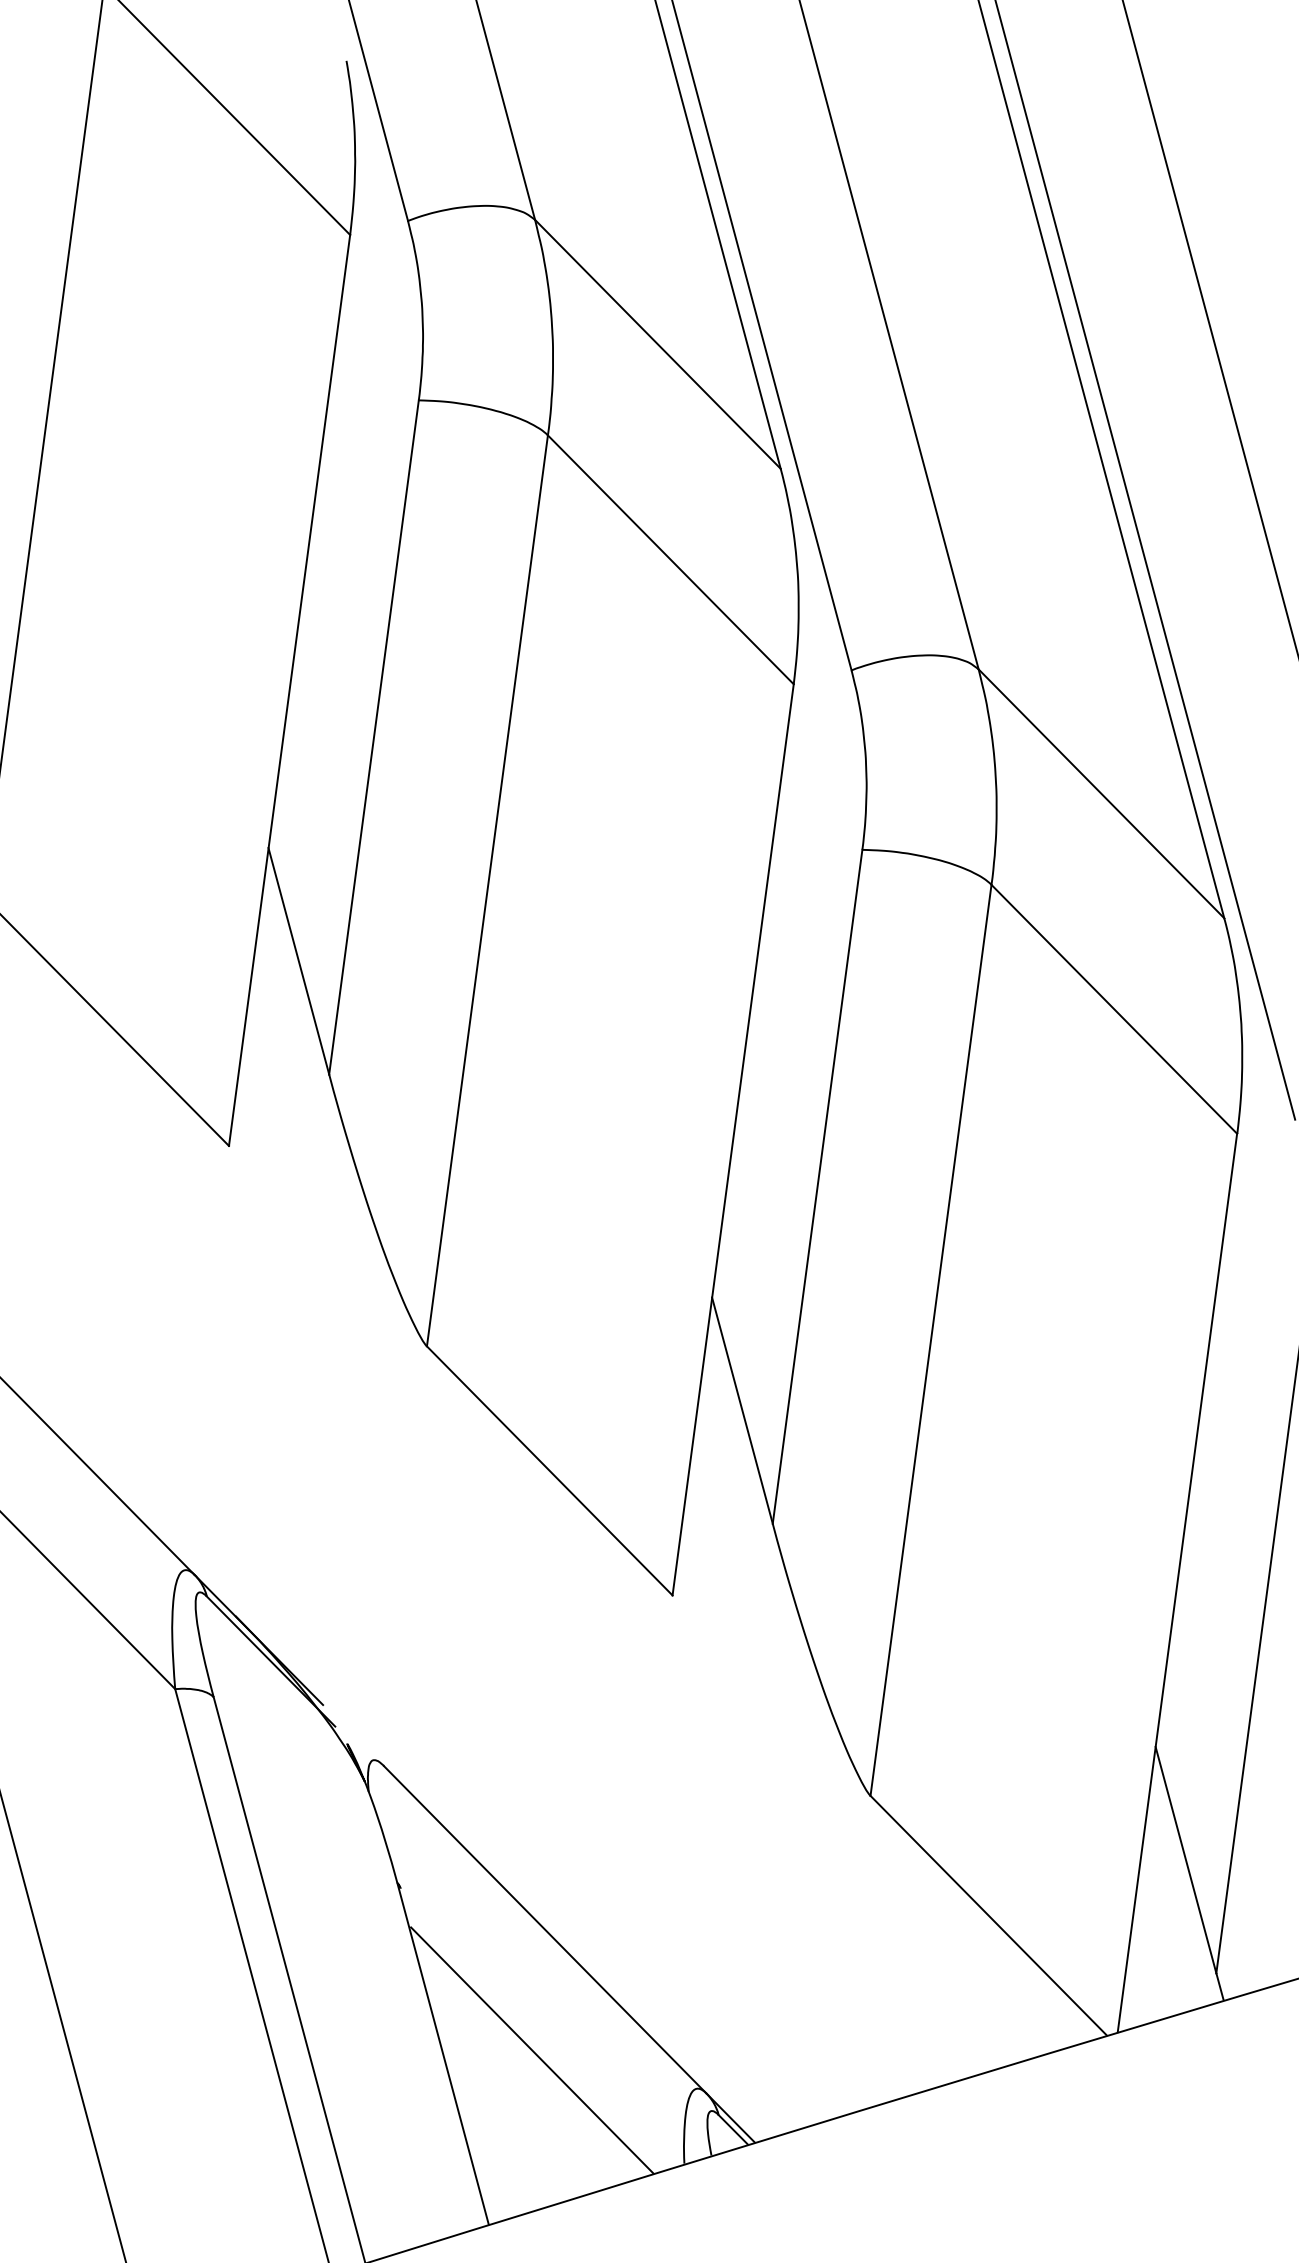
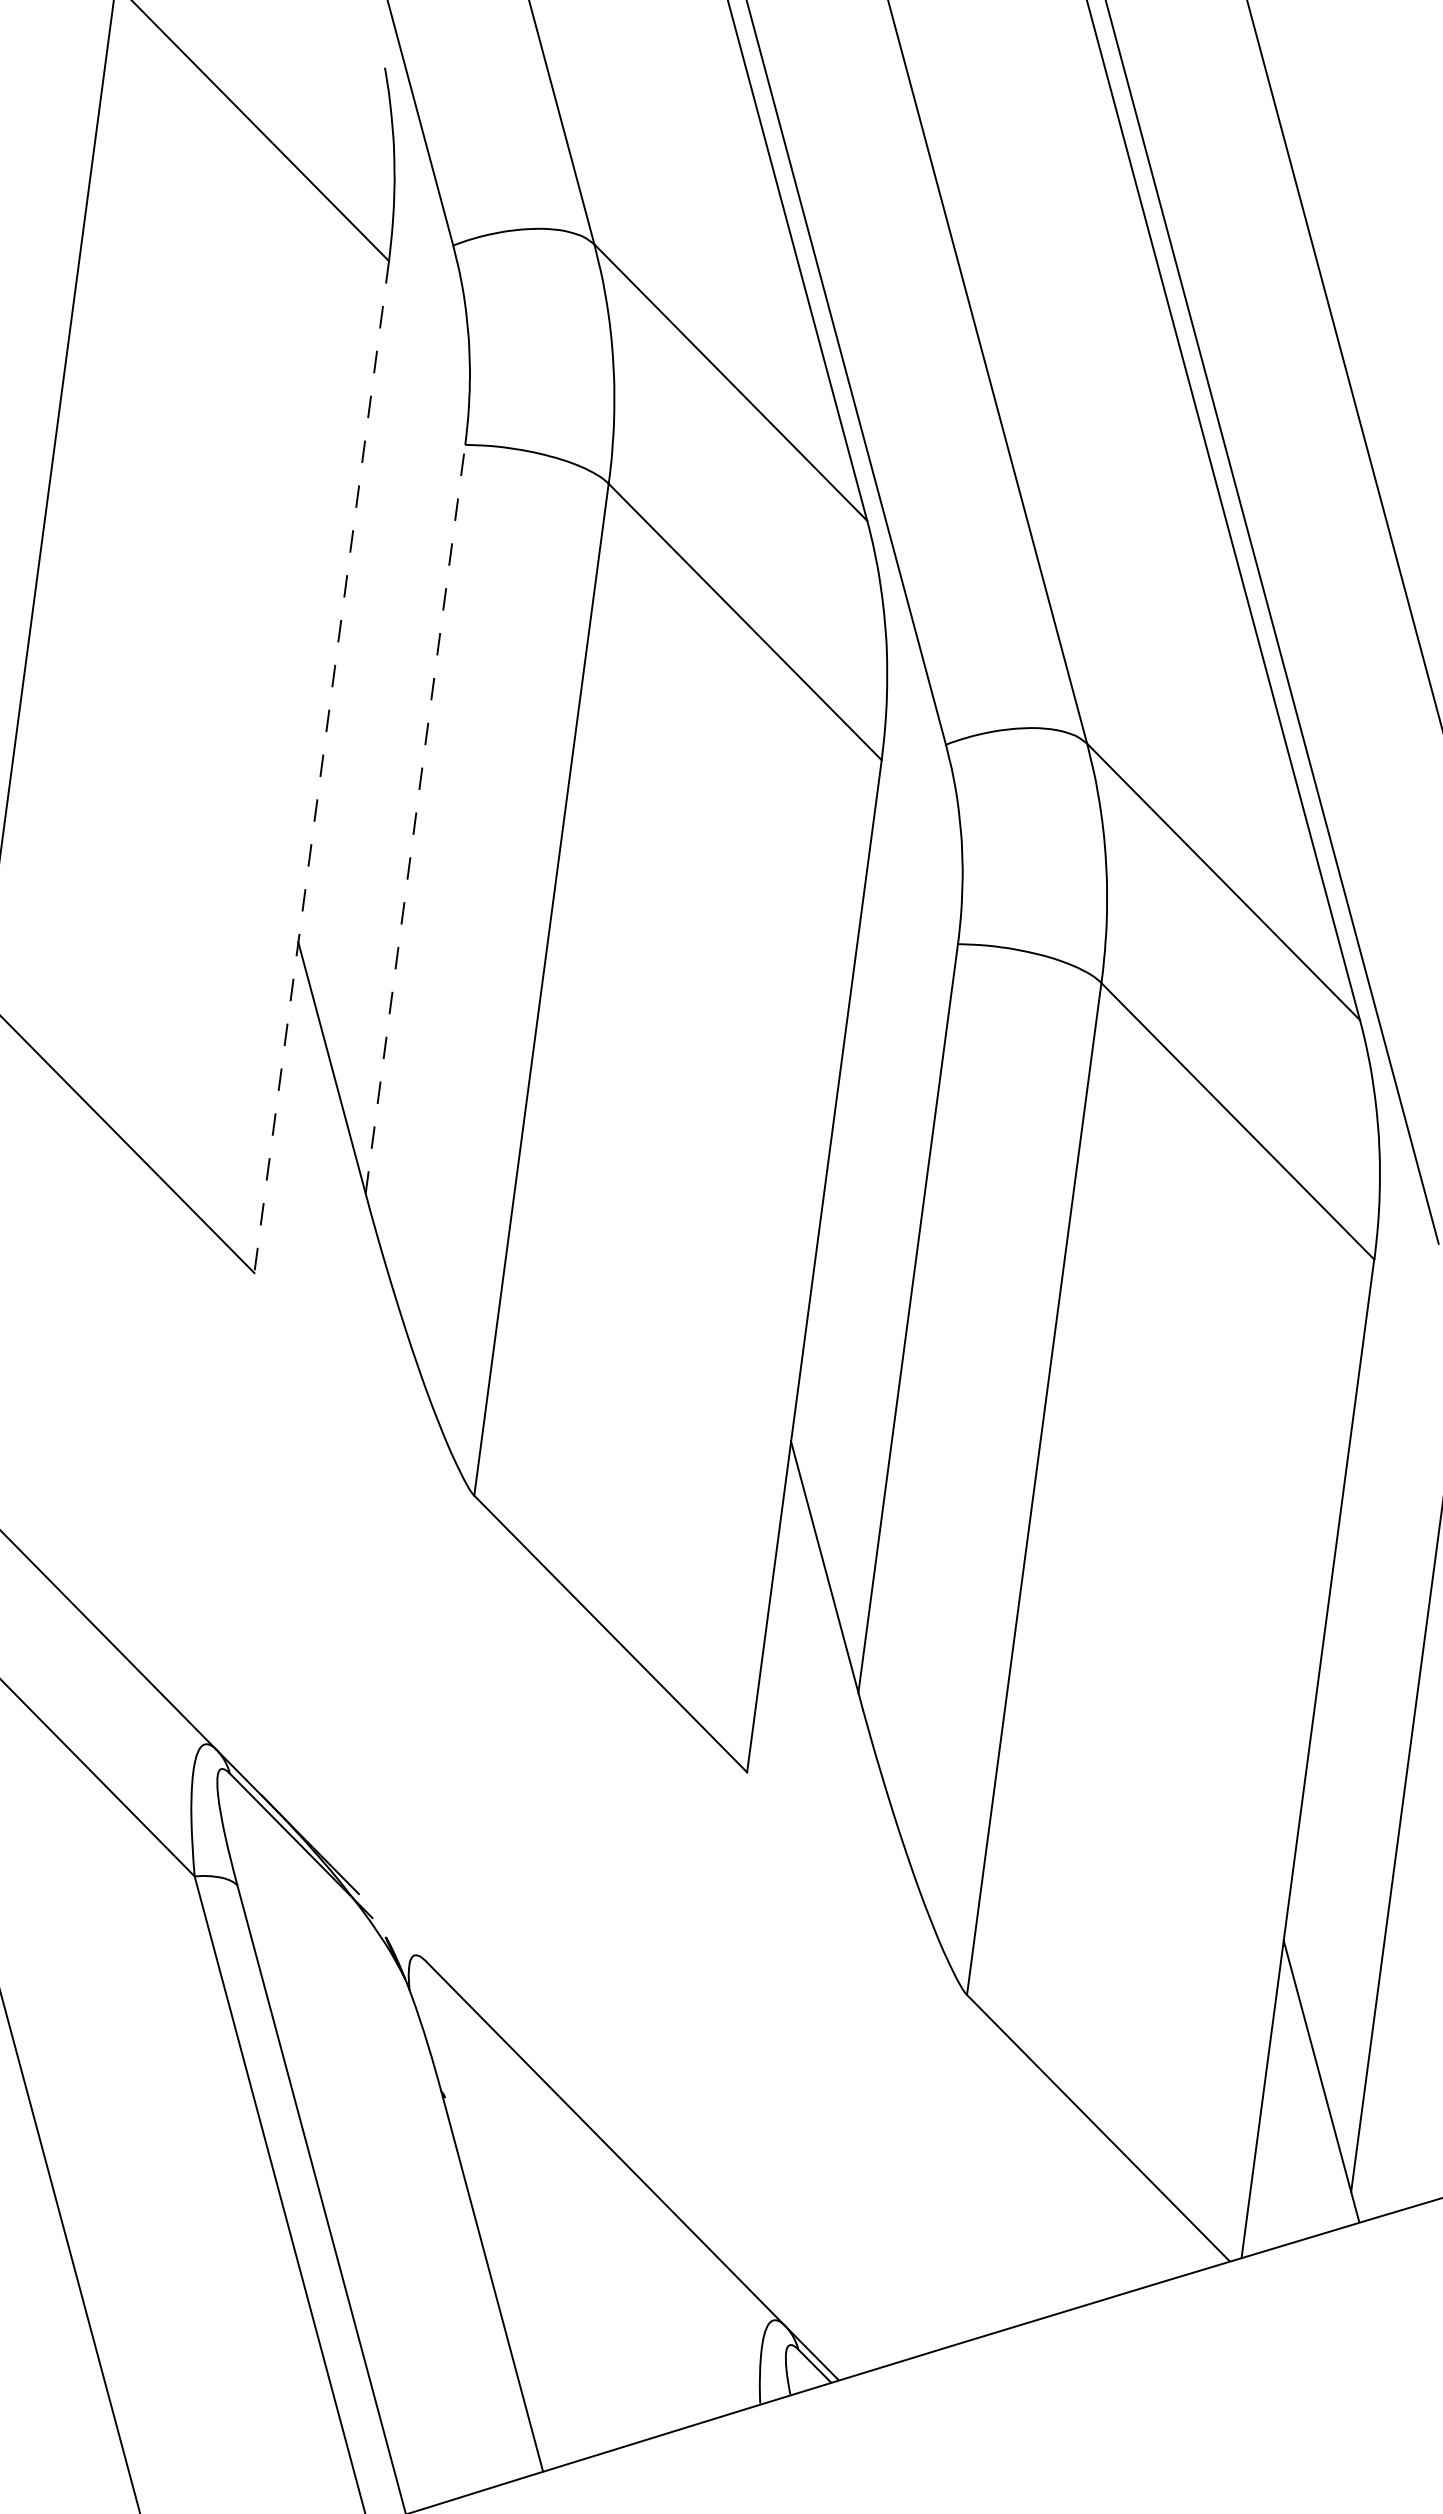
line: (289, 690) -> (321, 767), solid -> dashed
line: (374, 736) -> (416, 818), solid -> dashed
line: (532, 2050) -> (591, 2277), removed

